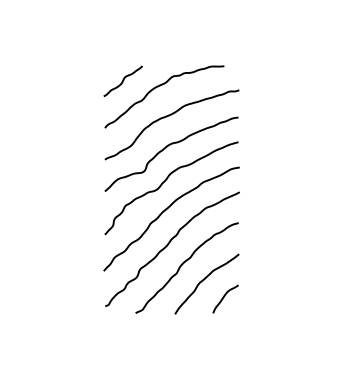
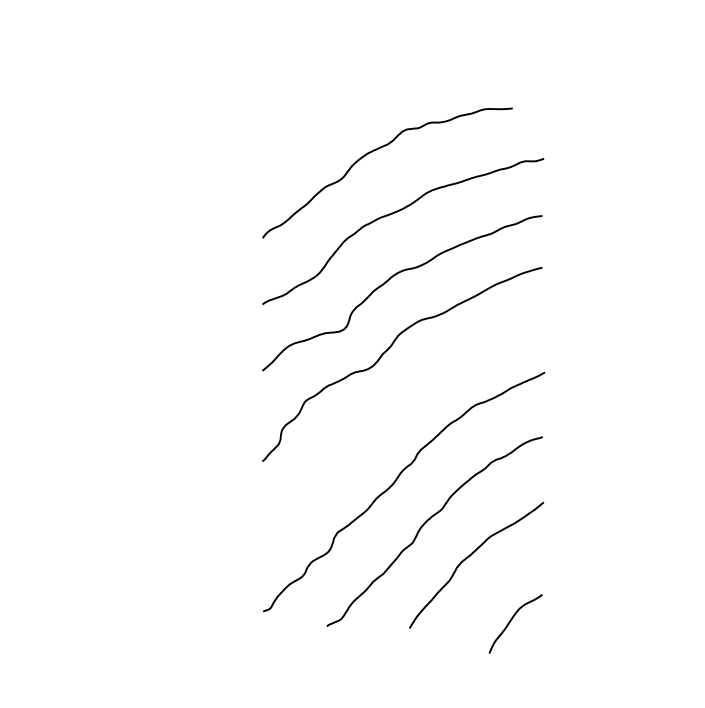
curve: (122, 80) -> (299, 138), removed
curve: (165, 211) -> (389, 412), removed
curve: (224, 297) -> (513, 620), moved

